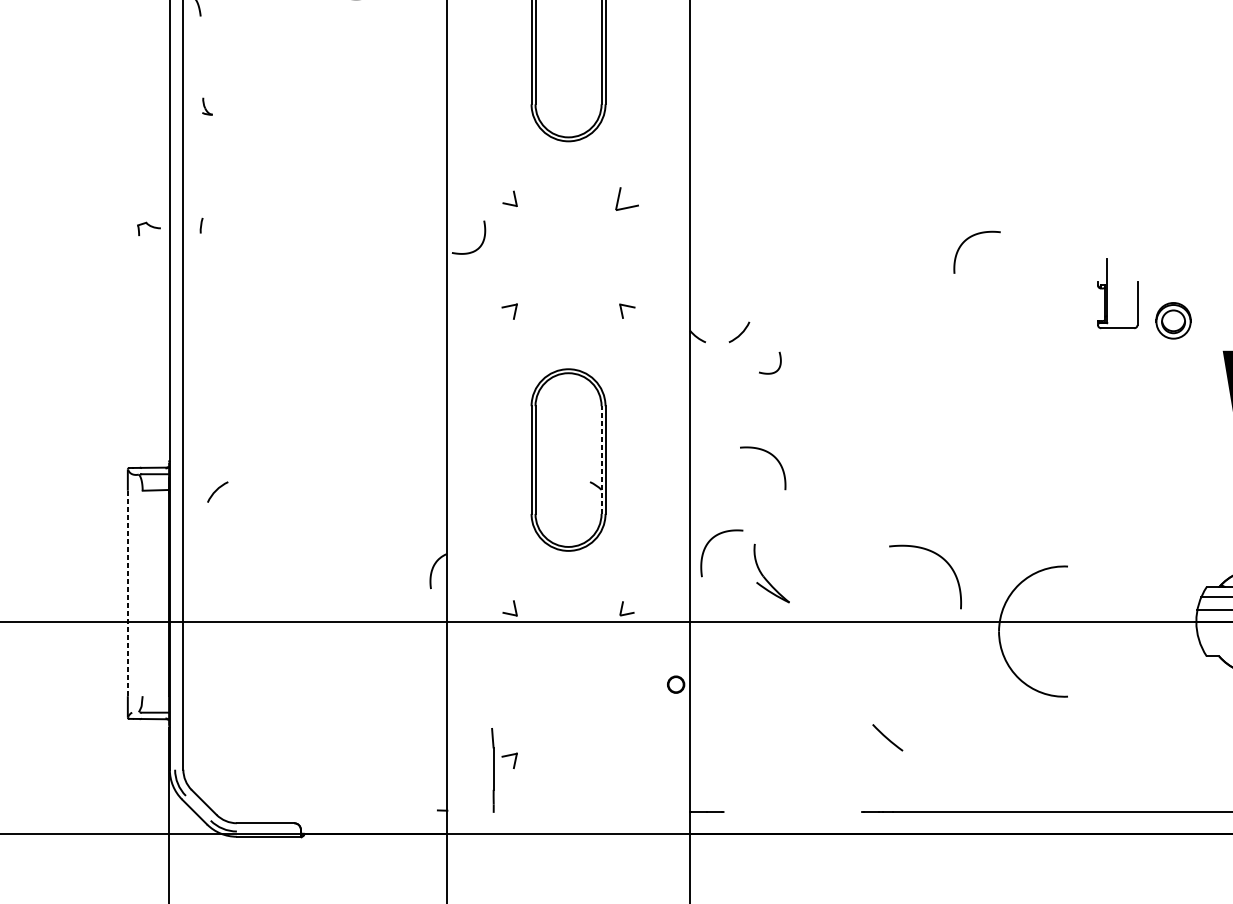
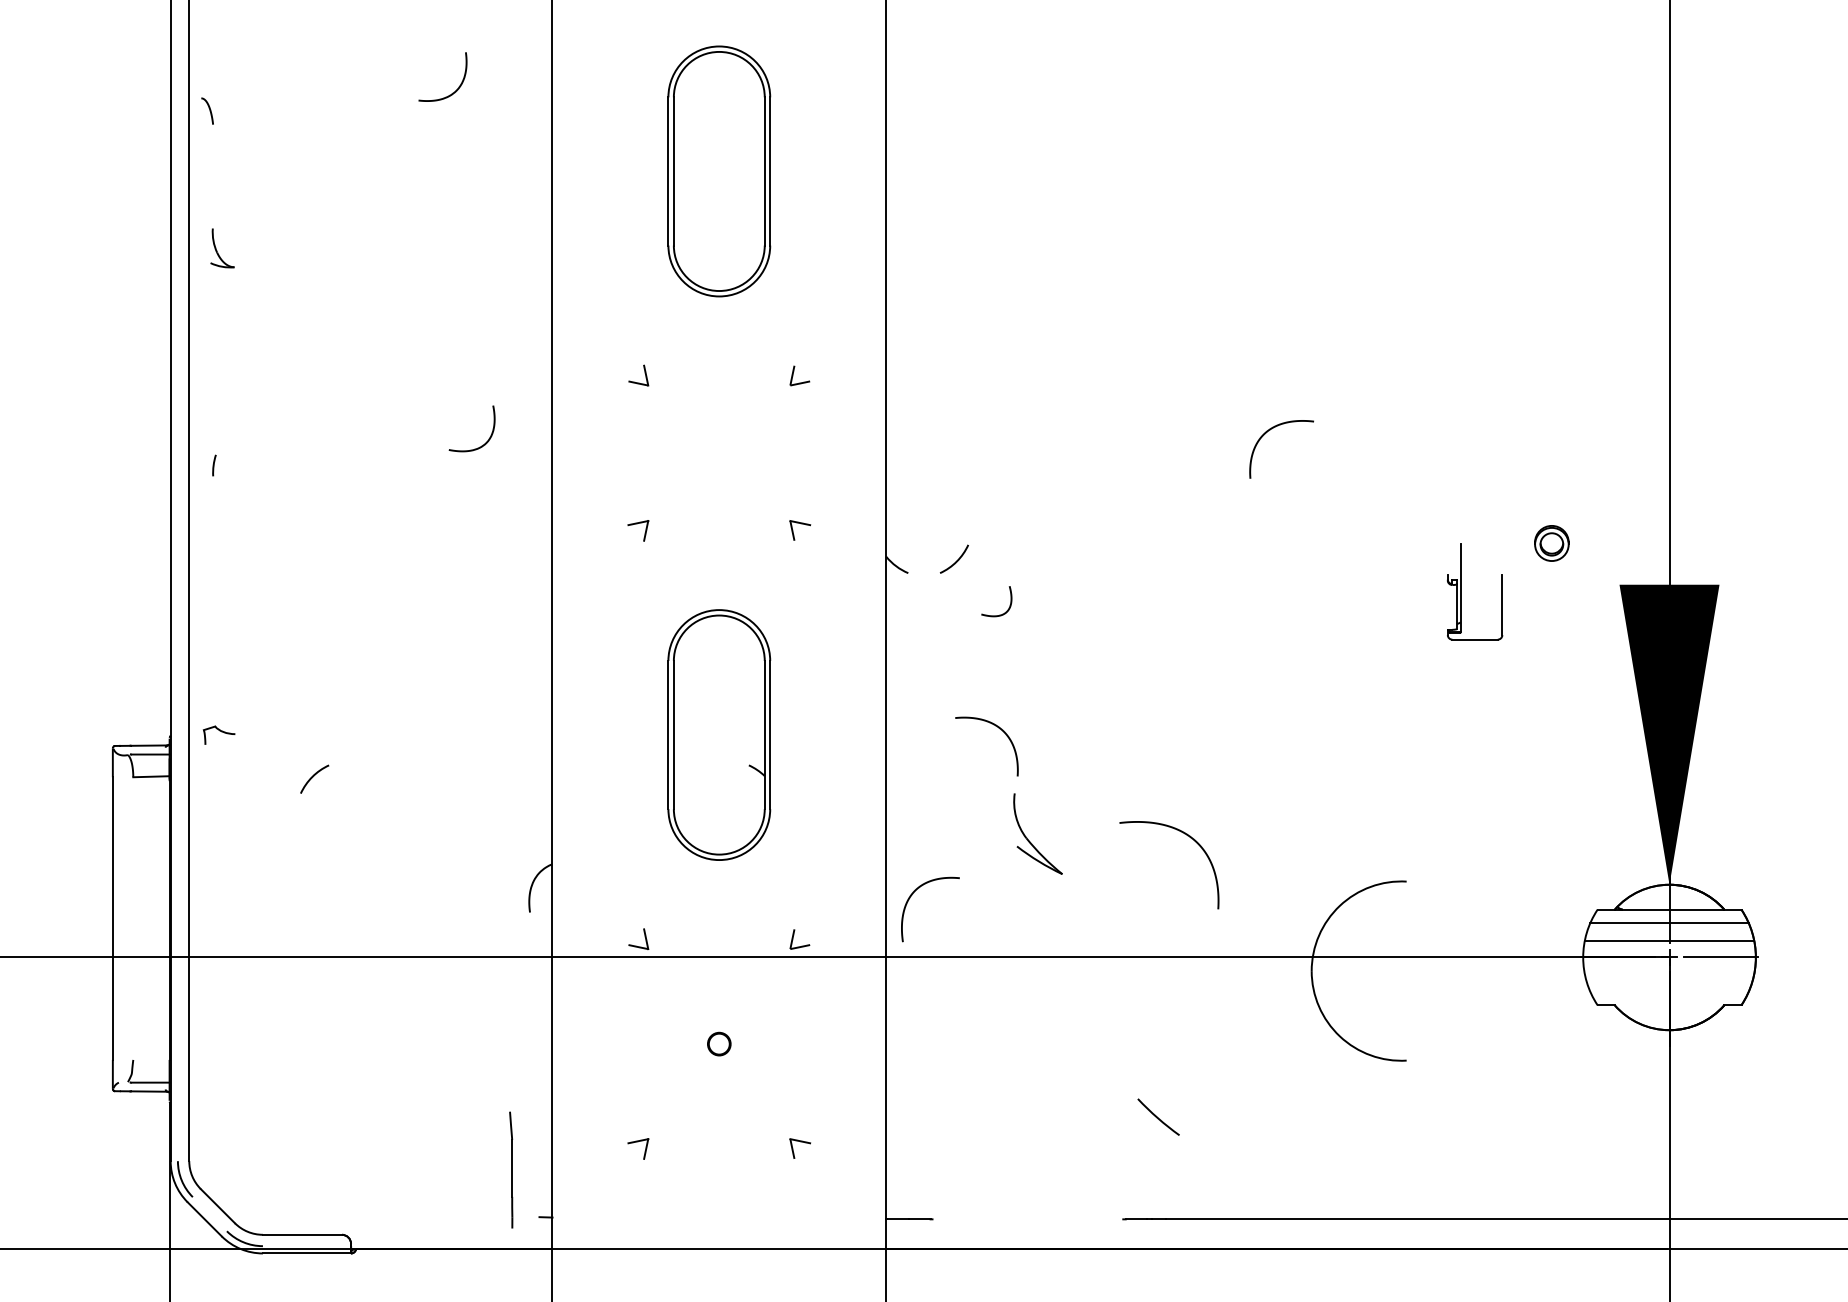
part: (207, 106) -> (222, 248), size x1.67
part: (626, 198) -> (799, 375), size x0.62
arc: (201, 225) -> (214, 465), moved
part: (148, 228) -> (218, 734), moved
curve: (474, 250) -> (479, 446), moved
part: (1107, 293) -> (1461, 591), moved
part: (1173, 320) -> (1551, 543), size x0.71
line: (601, 459) -> (764, 734), dashed -> solid
arc: (216, 490) -> (313, 777), moved
curve: (708, 543) -> (912, 895), moved
curve: (938, 556) -> (1187, 836), moved
part: (765, 578) -> (1029, 840), moved
line: (127, 593) -> (112, 918), dashed -> solid
part: (676, 684) -> (719, 1043), moved
part: (626, 760) -> (799, 1148), added
part: (493, 769) -> (511, 1169), moved

